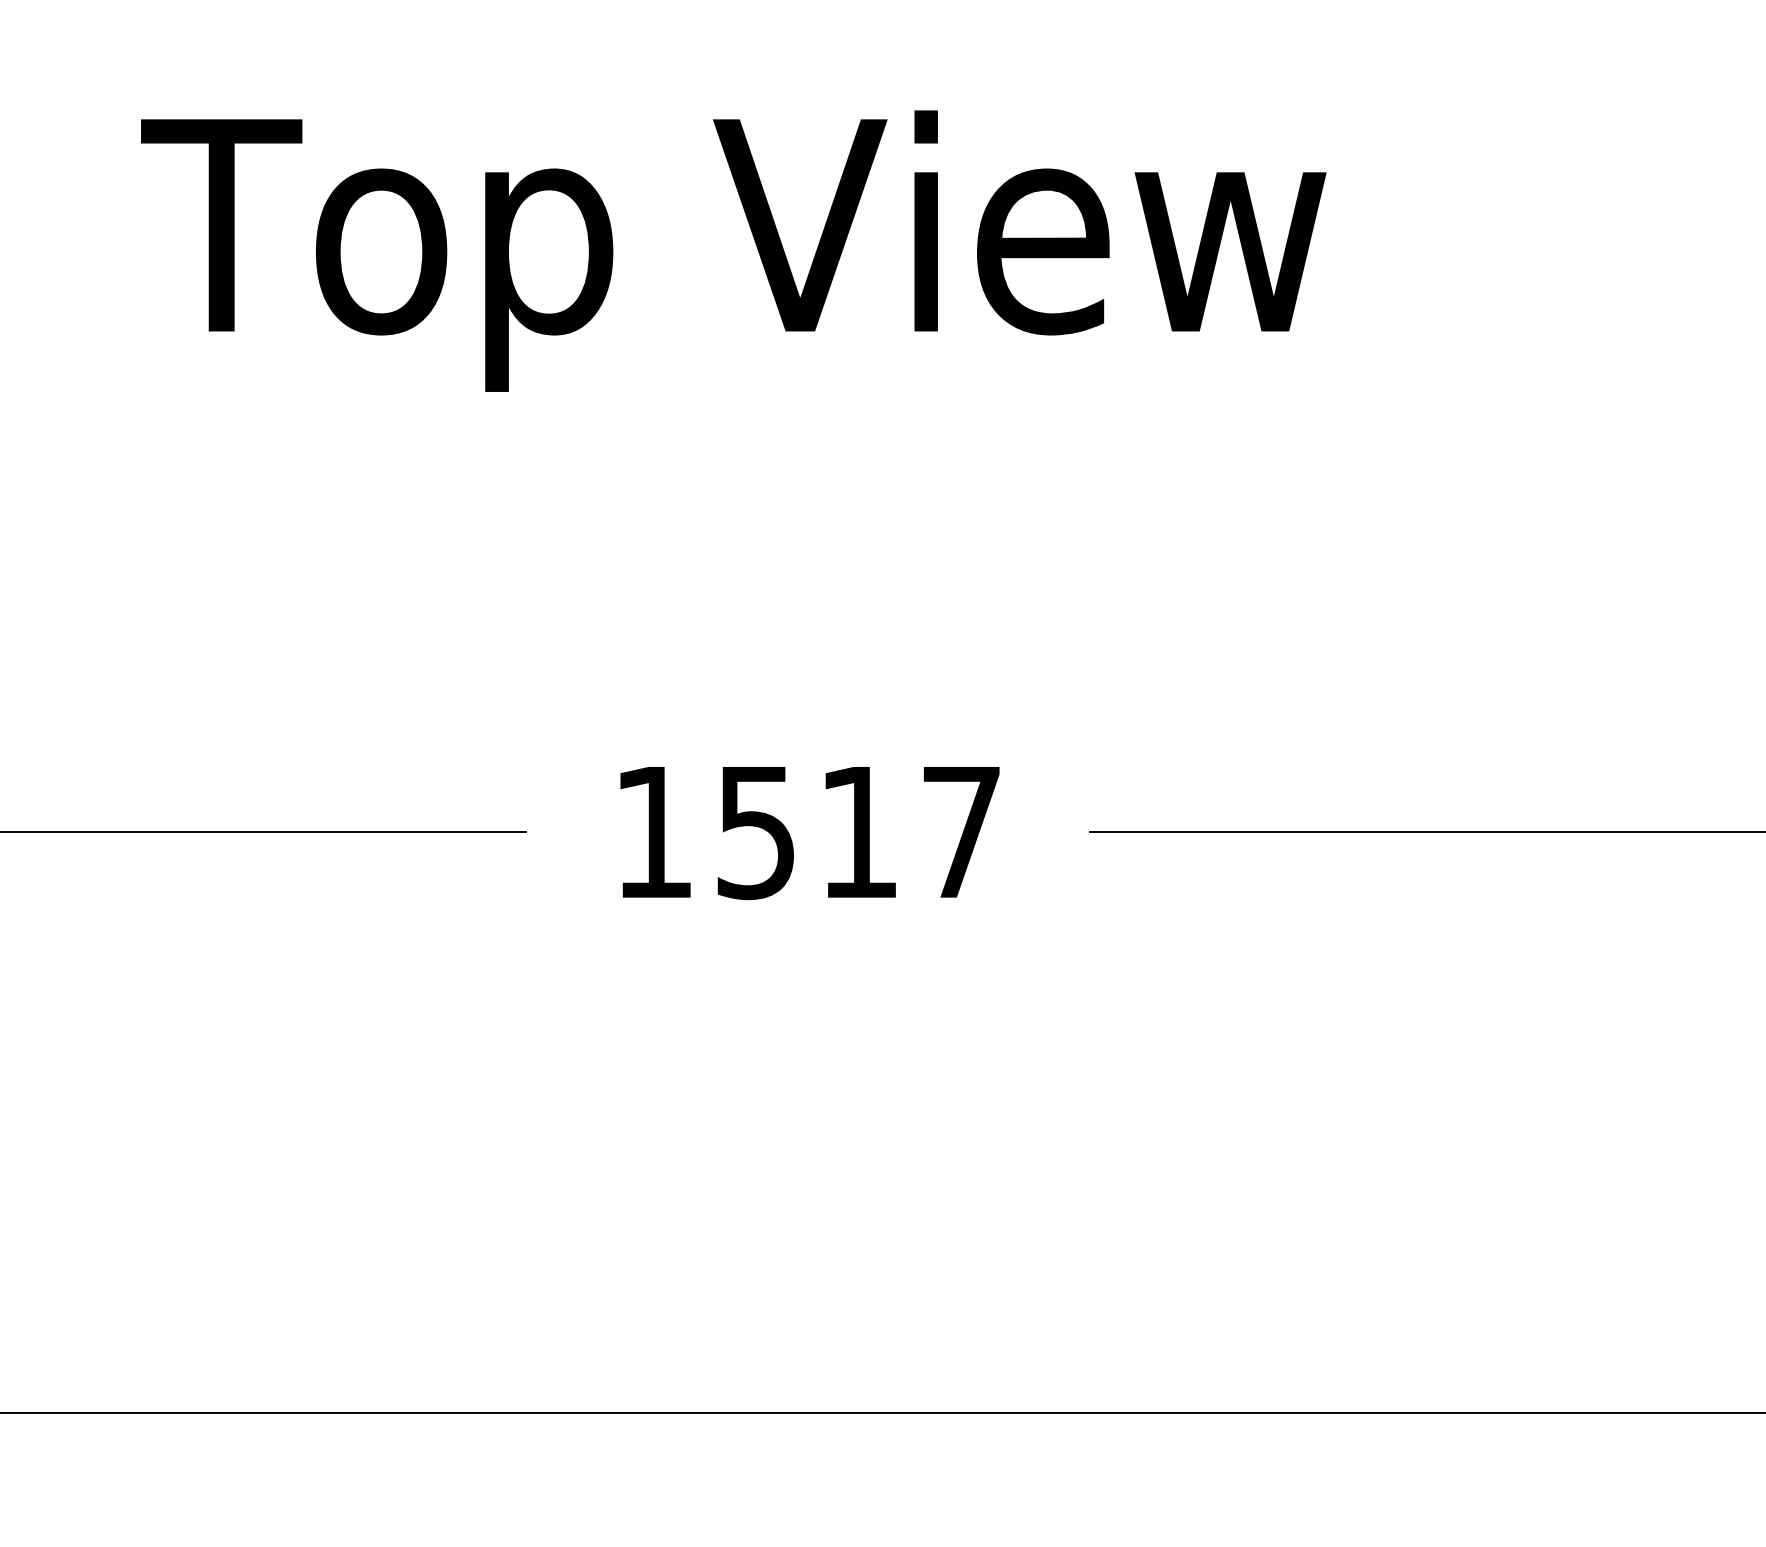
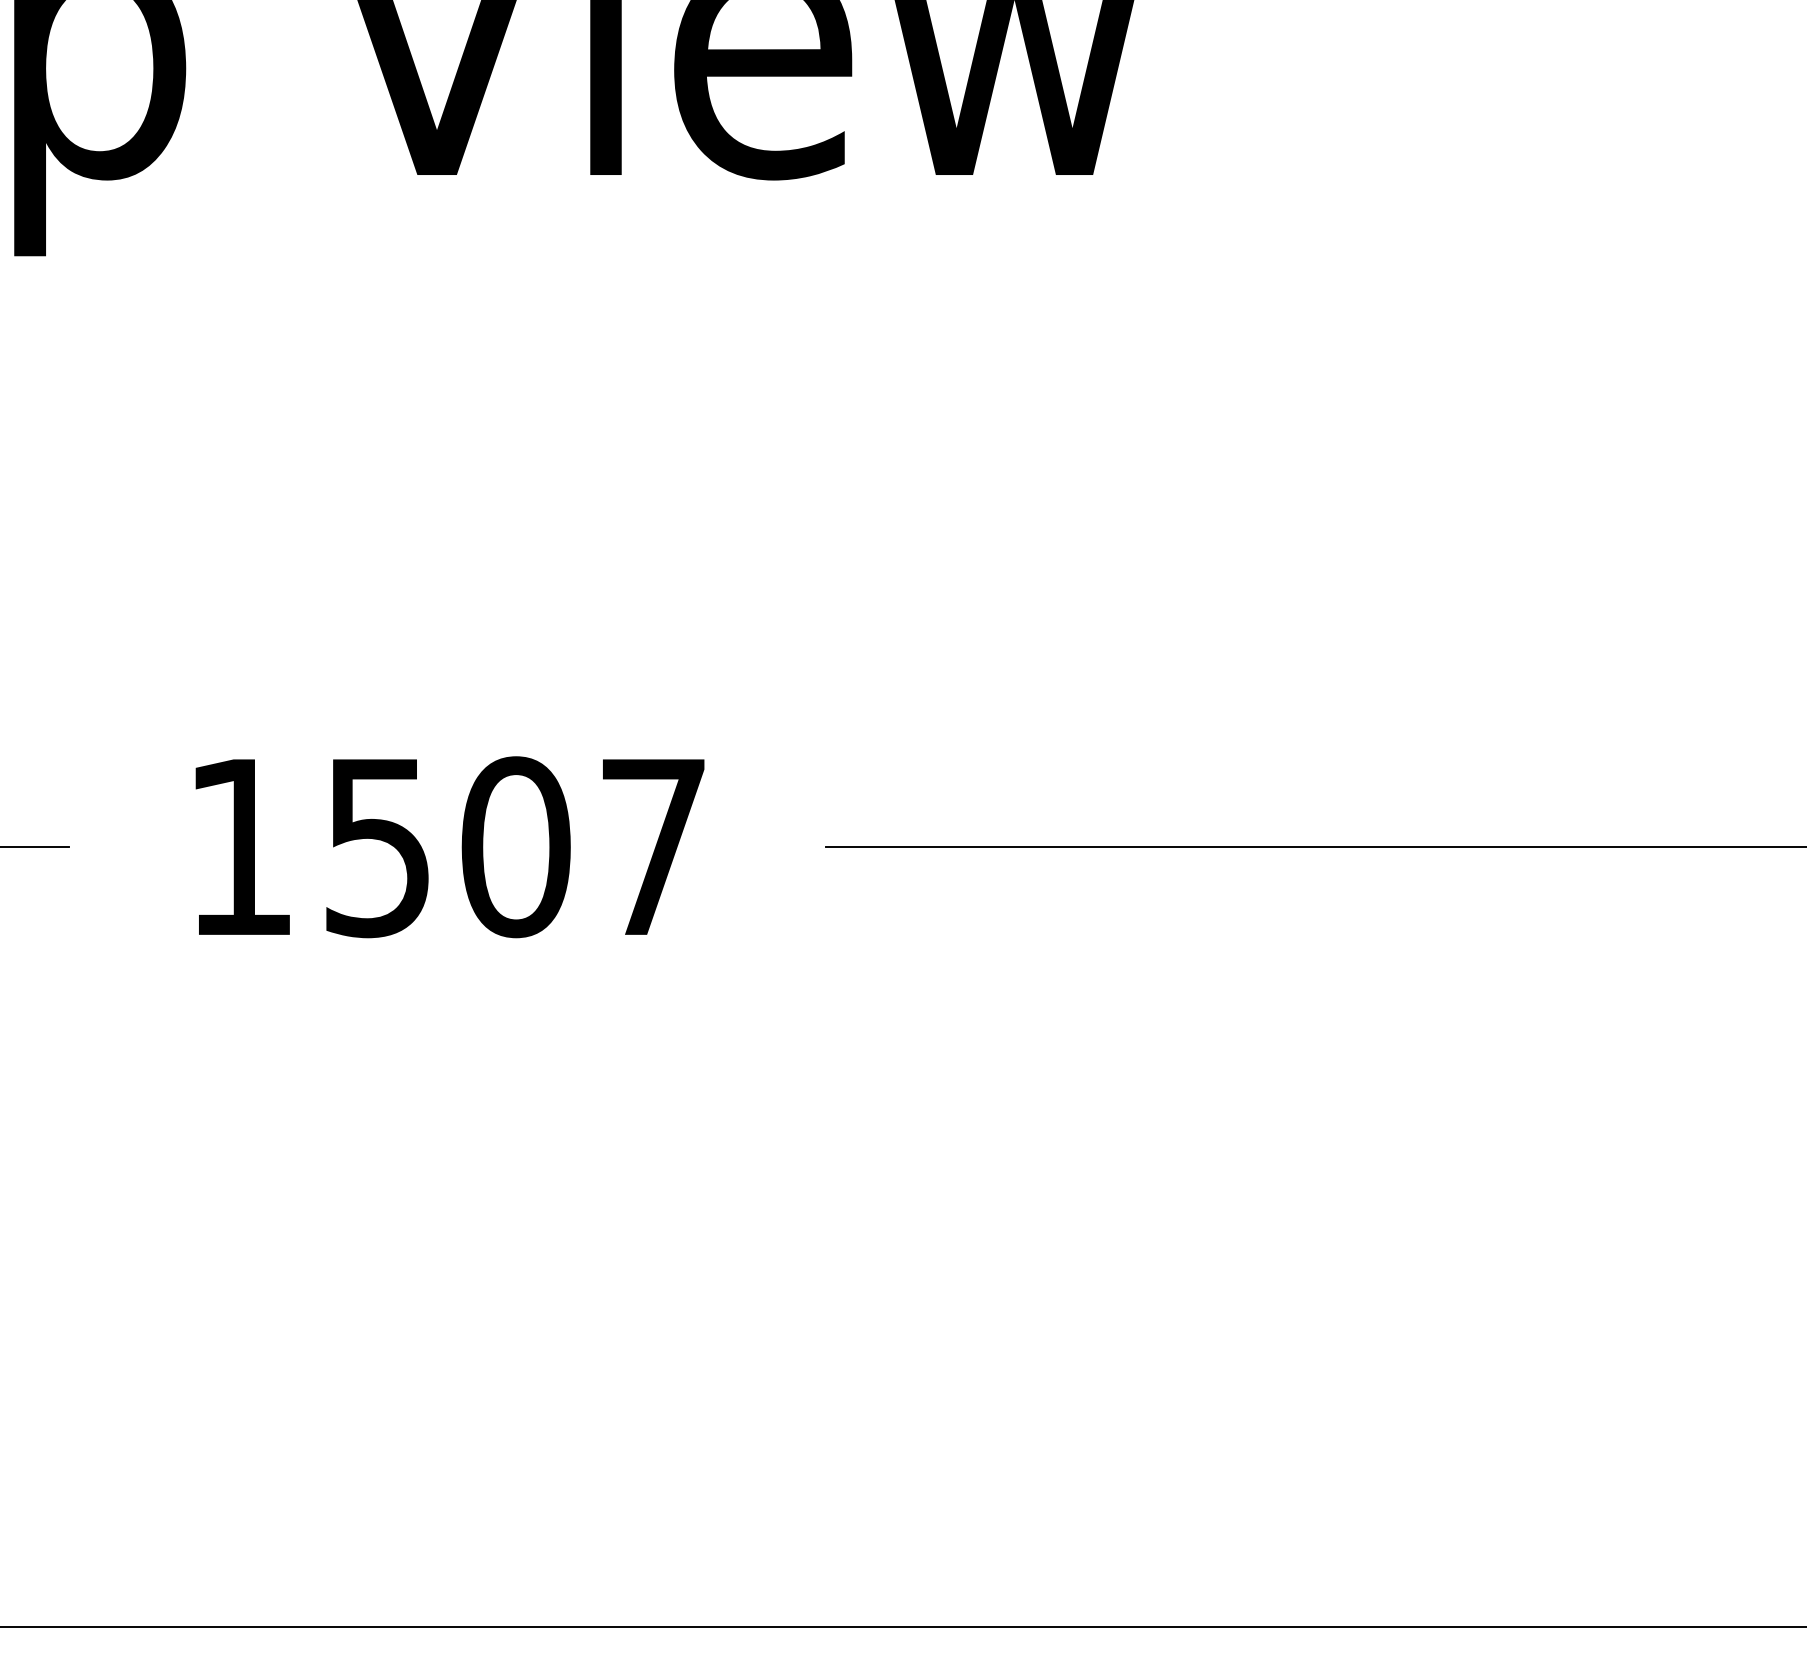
text: (858, 832) -> (515, 847), 1517 -> 1507

